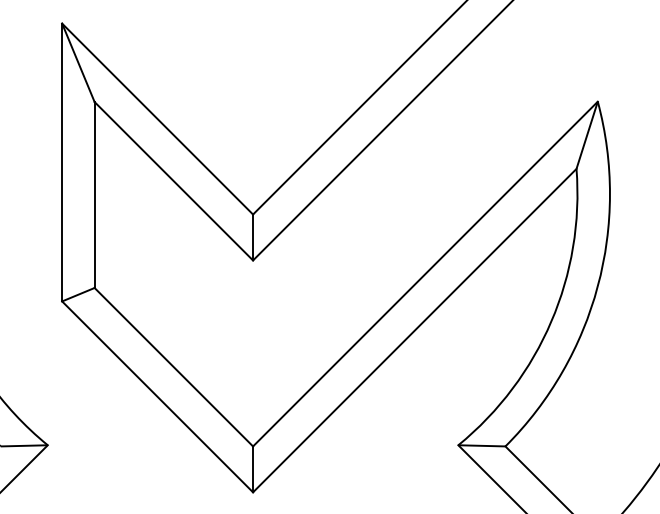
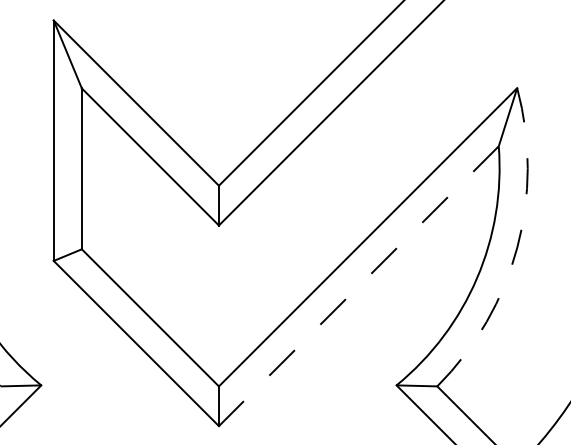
arc: (598, 285) -> (517, 247), solid -> dashed
line: (414, 330) -> (358, 286), solid -> dashed

